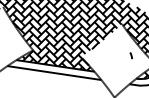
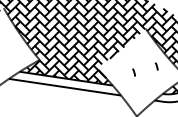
arc: (111, 60) -> (133, 72), added

